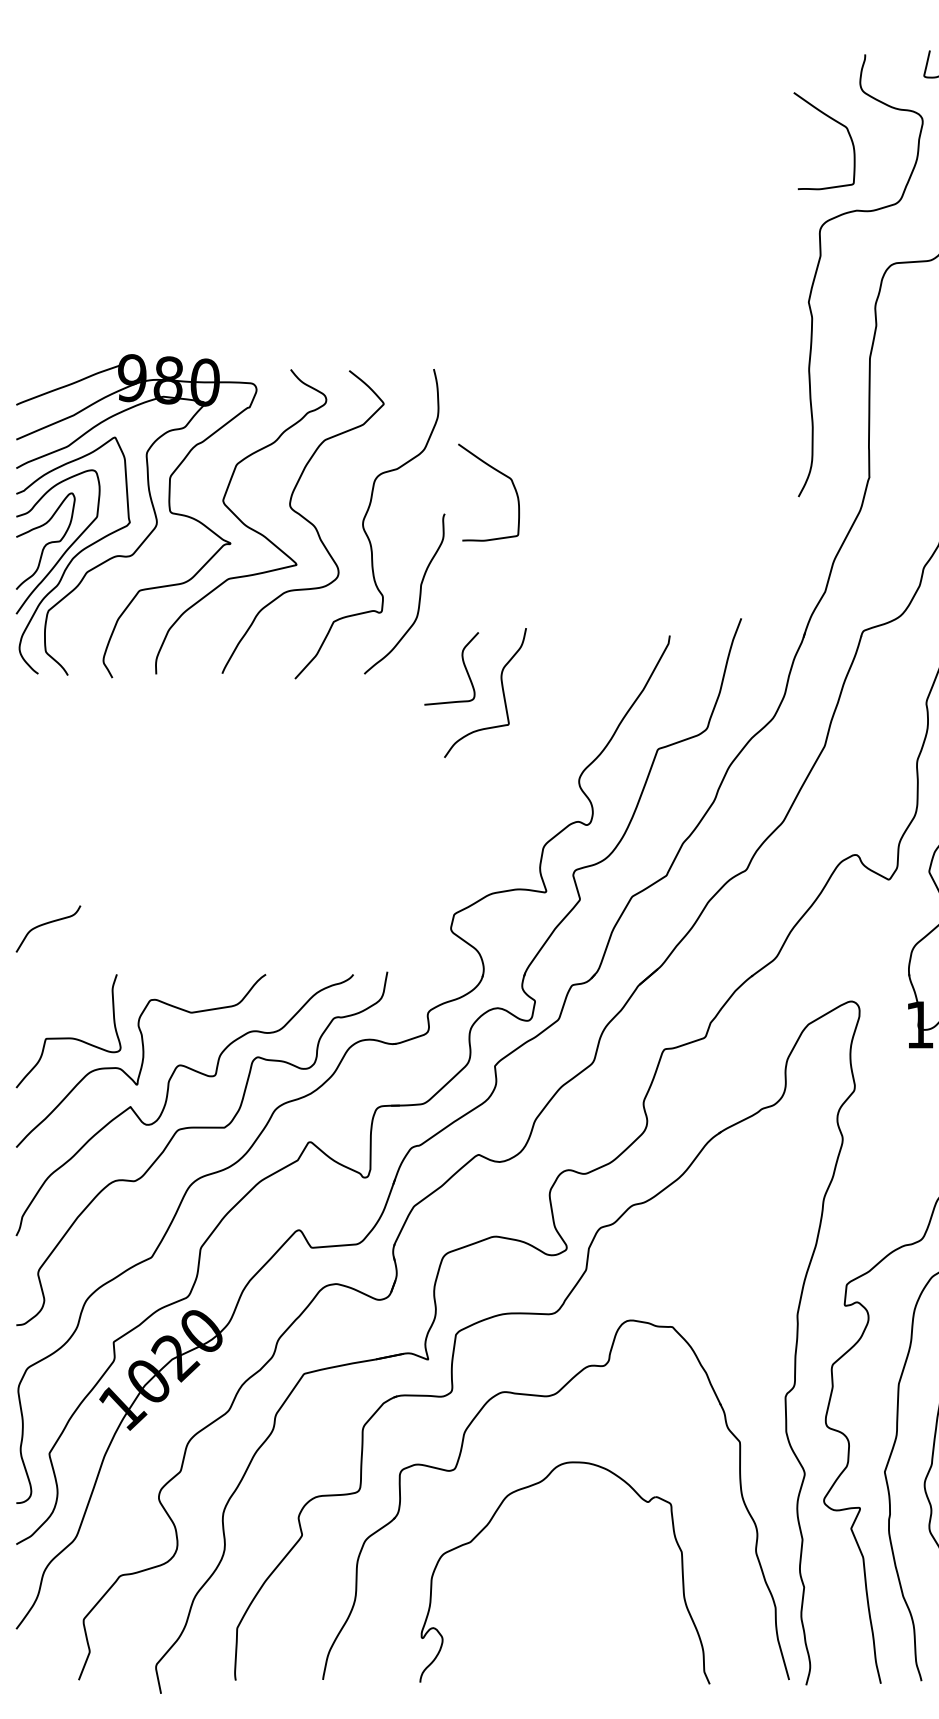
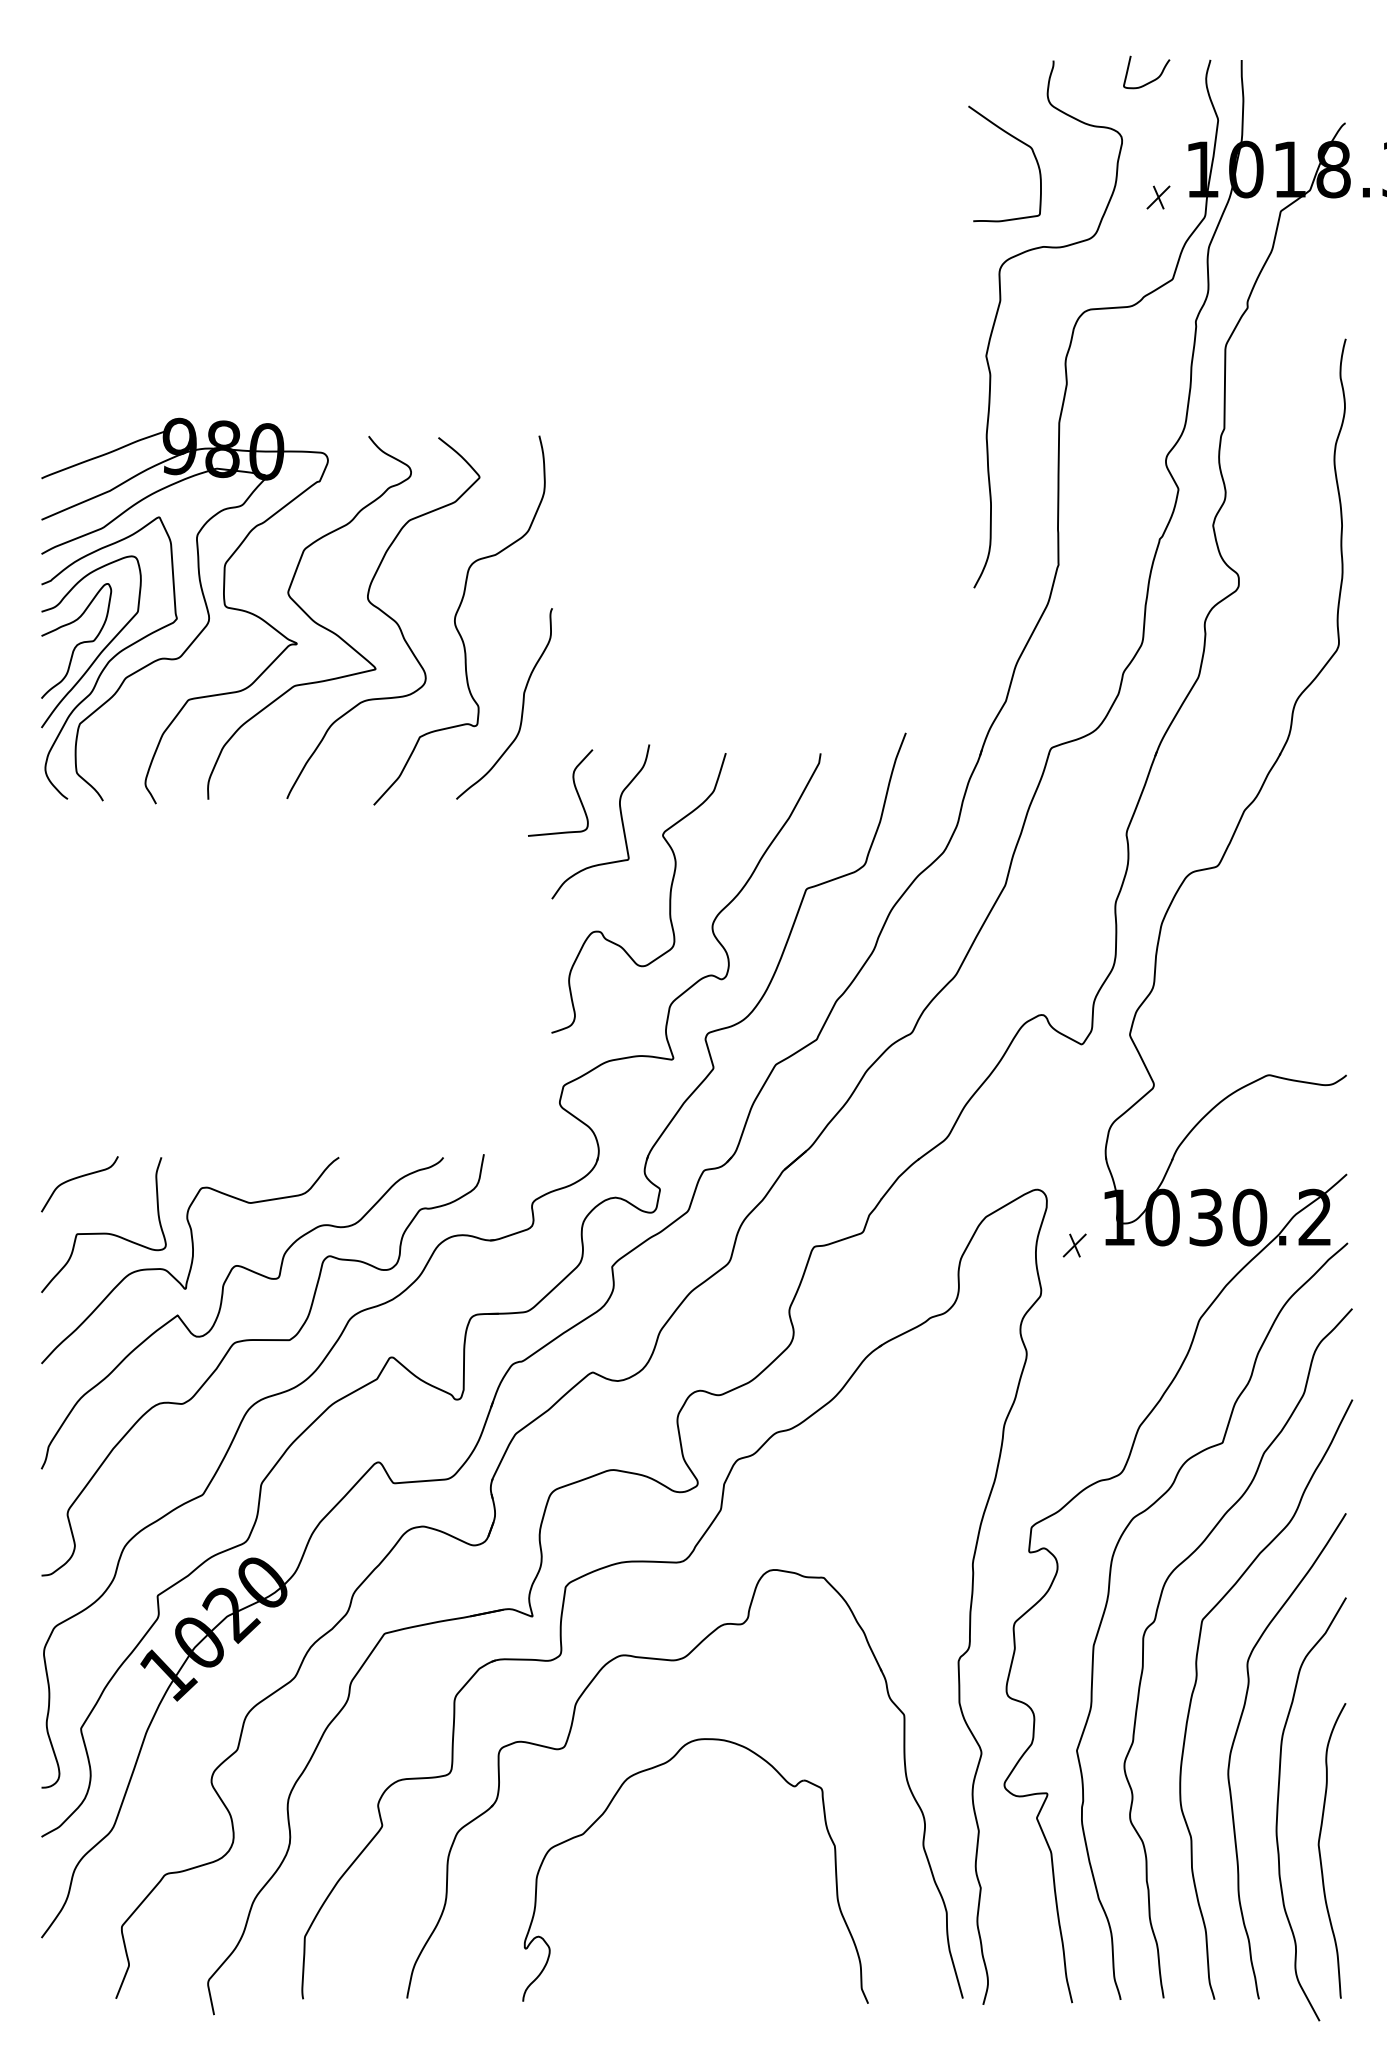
curve: (497, 472) -> (615, 558), removed
curve: (543, 753) -> (669, 893), added
curve: (47, 924) -> (78, 1178), moved
part: (882, 1048) -> (1074, 1245), added

